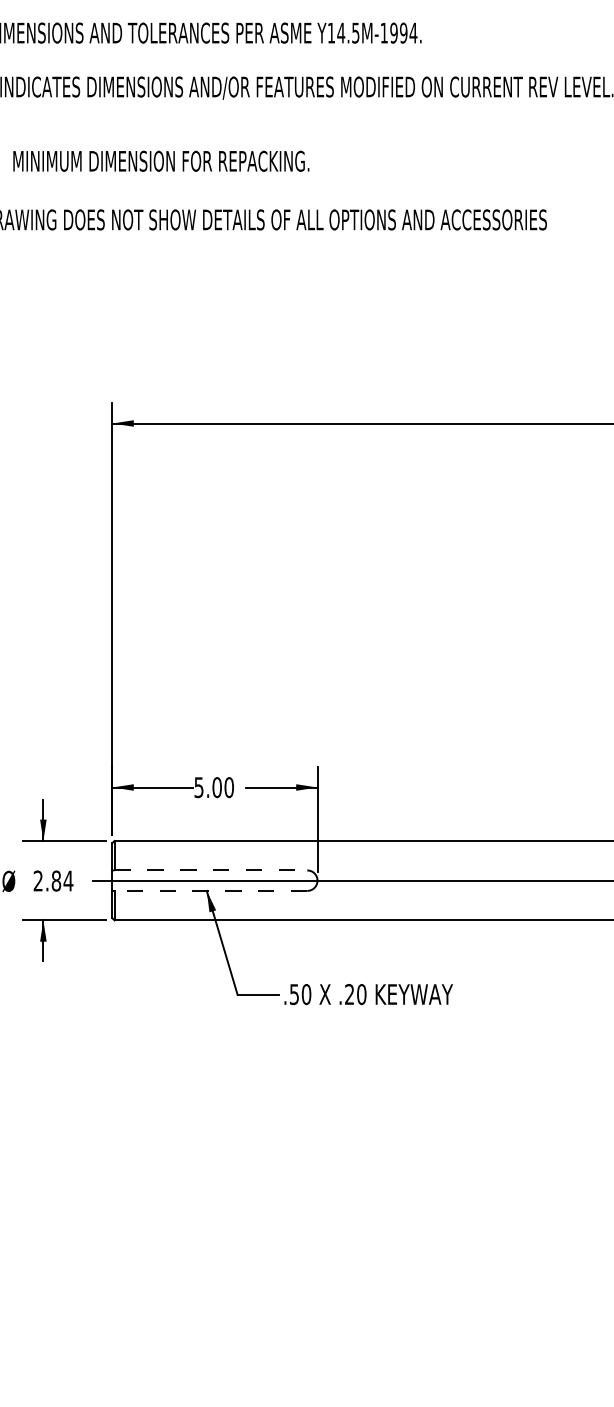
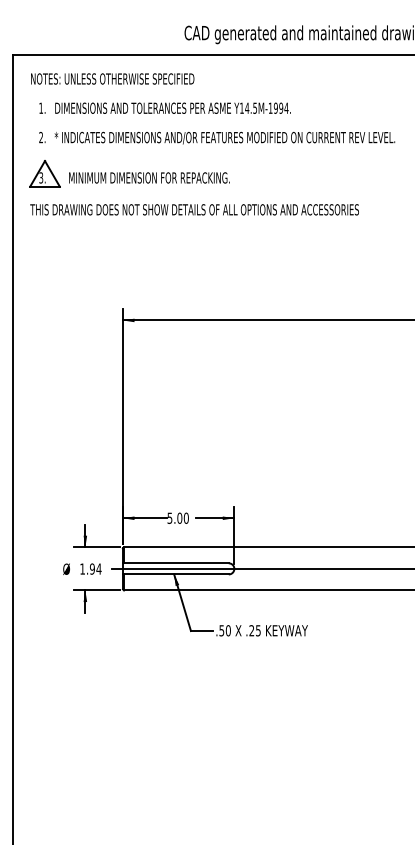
line: (211, 870) -> (176, 563), dashed -> solid
text: (47, 879) -> (87, 568), 2.84 -> 1.94
line: (209, 890) -> (175, 574), dashed -> solid
text: (360, 994) -> (257, 630), .20 -> .25

